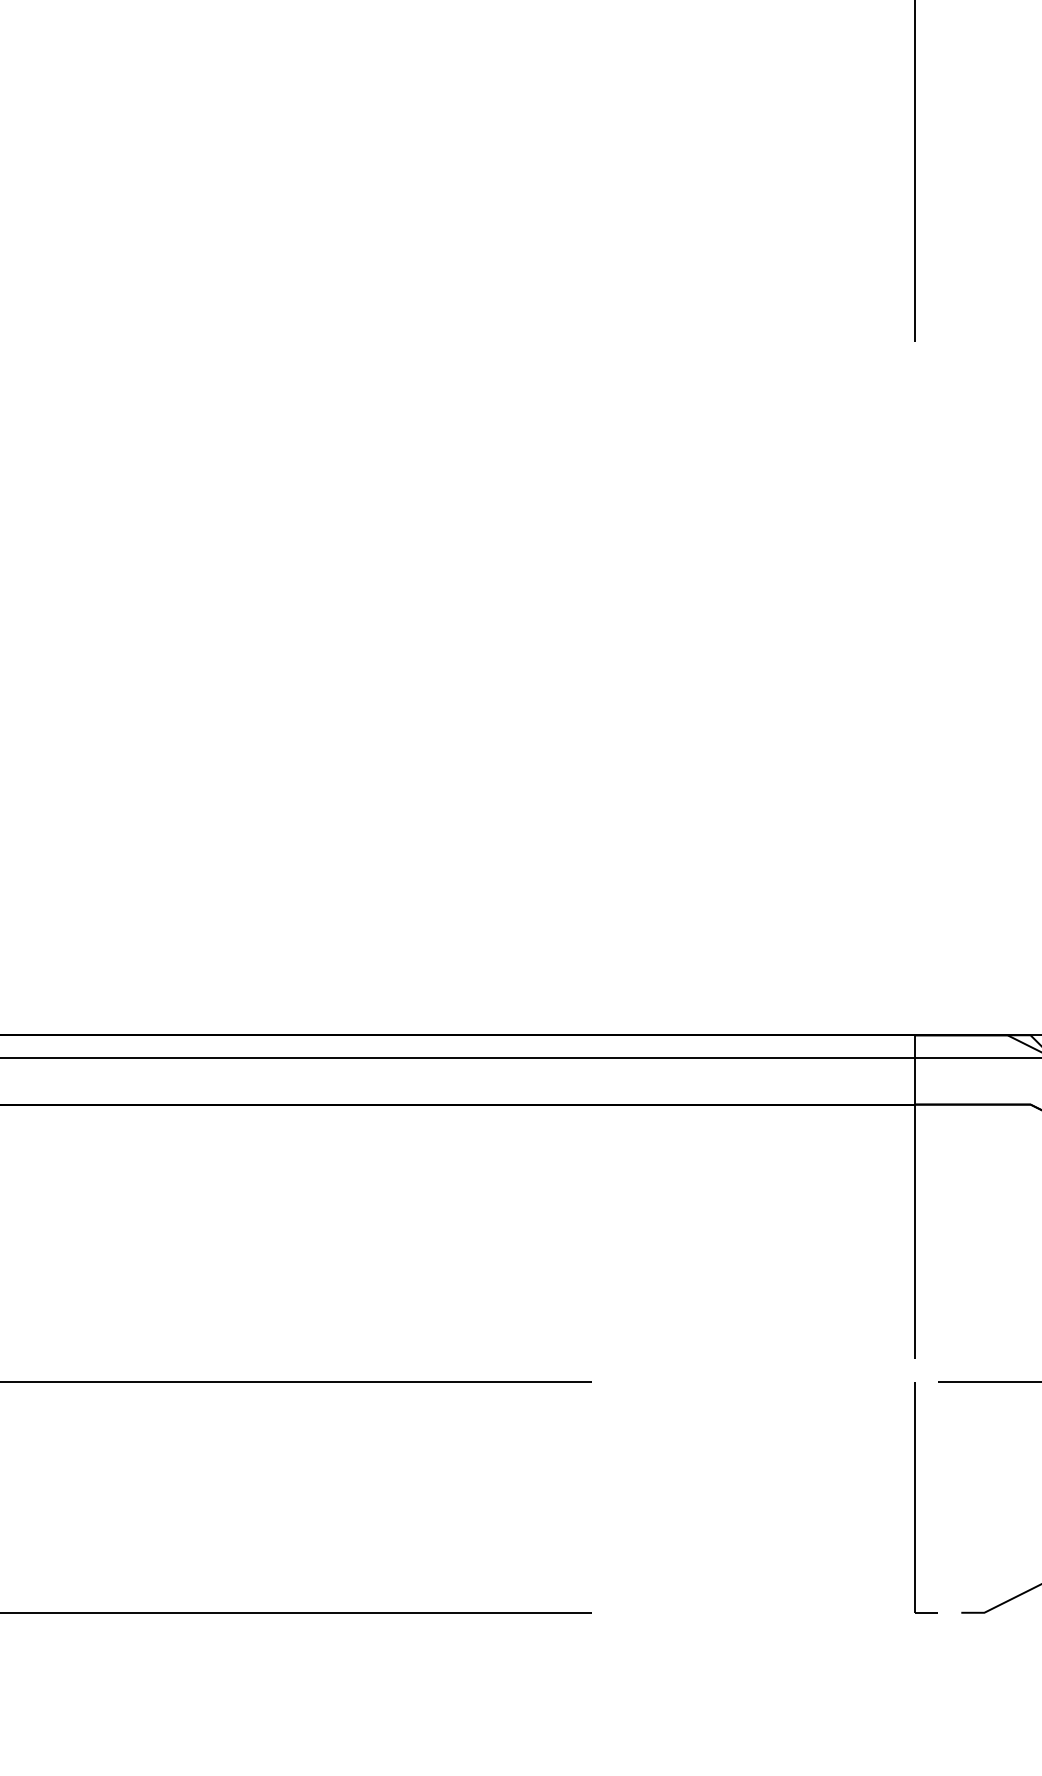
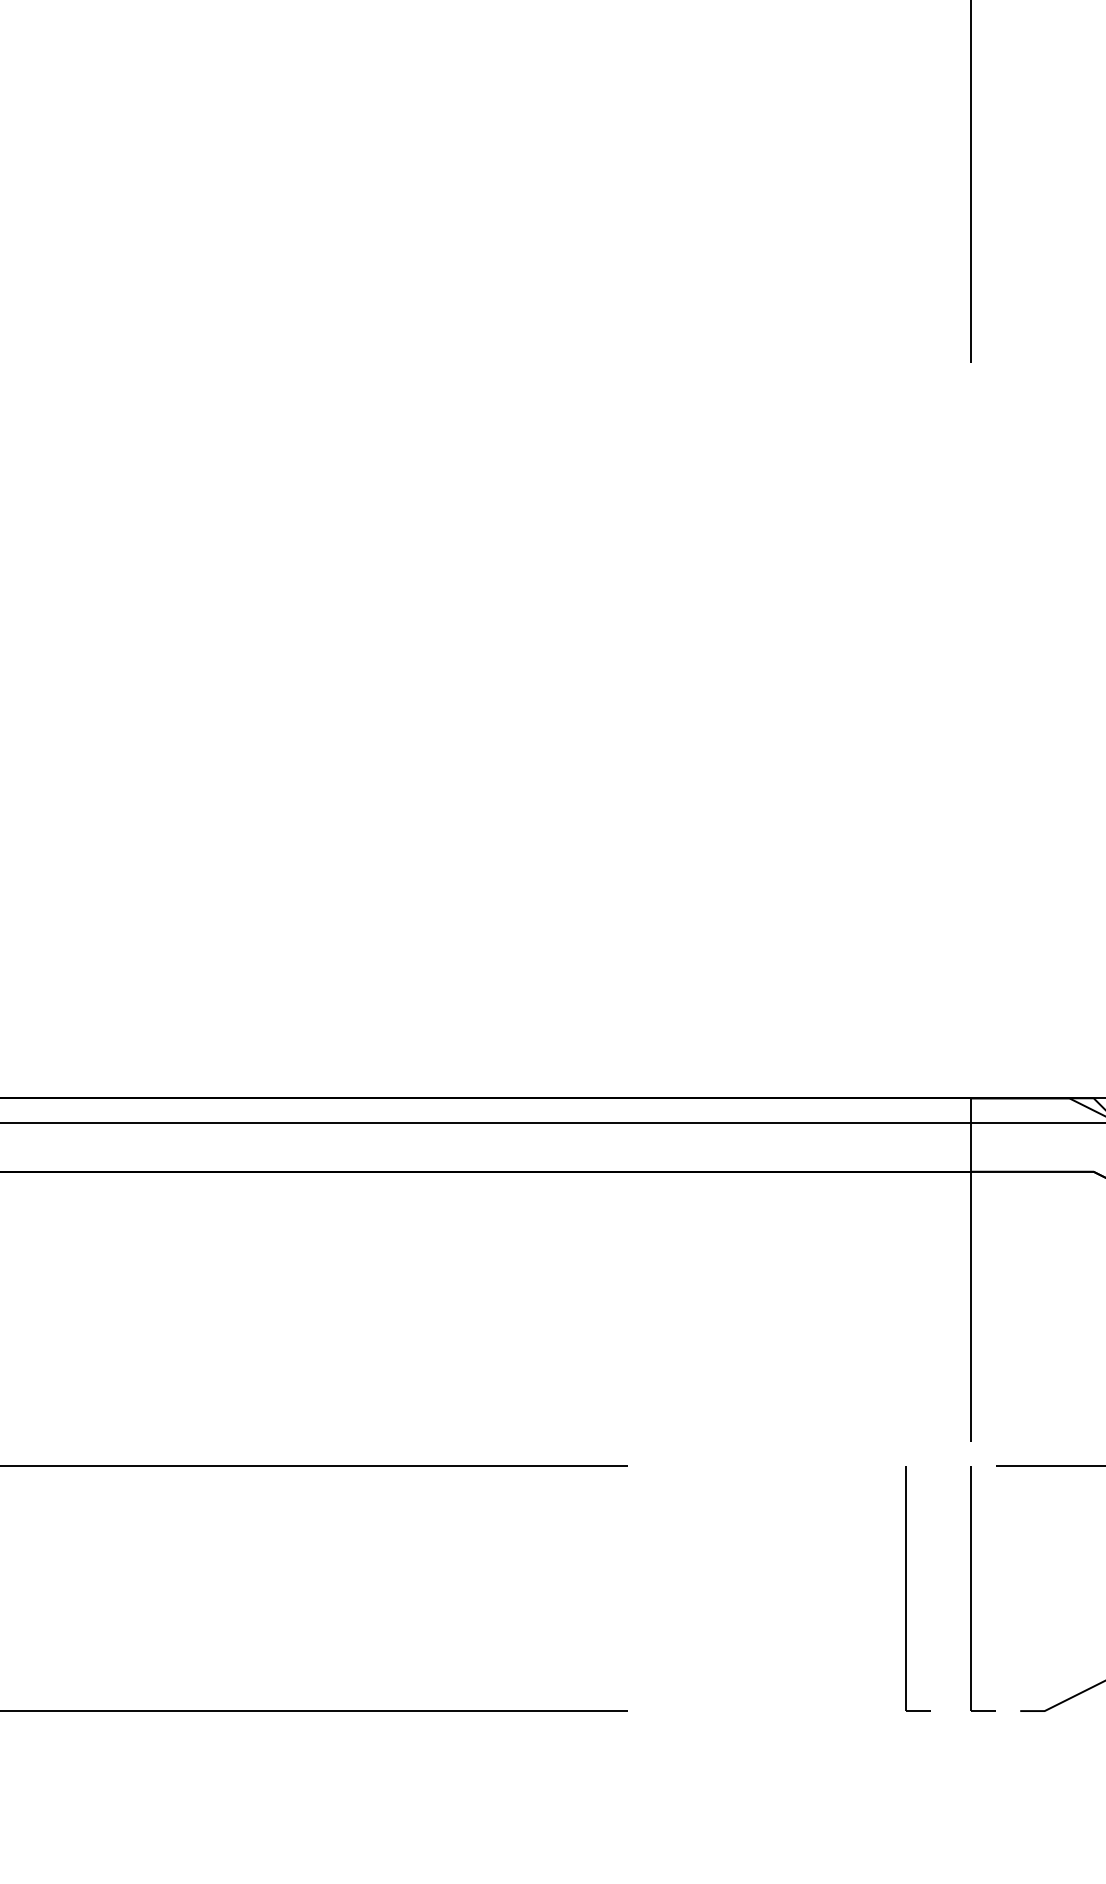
part: (854, 1497) -> (906, 1588), added

